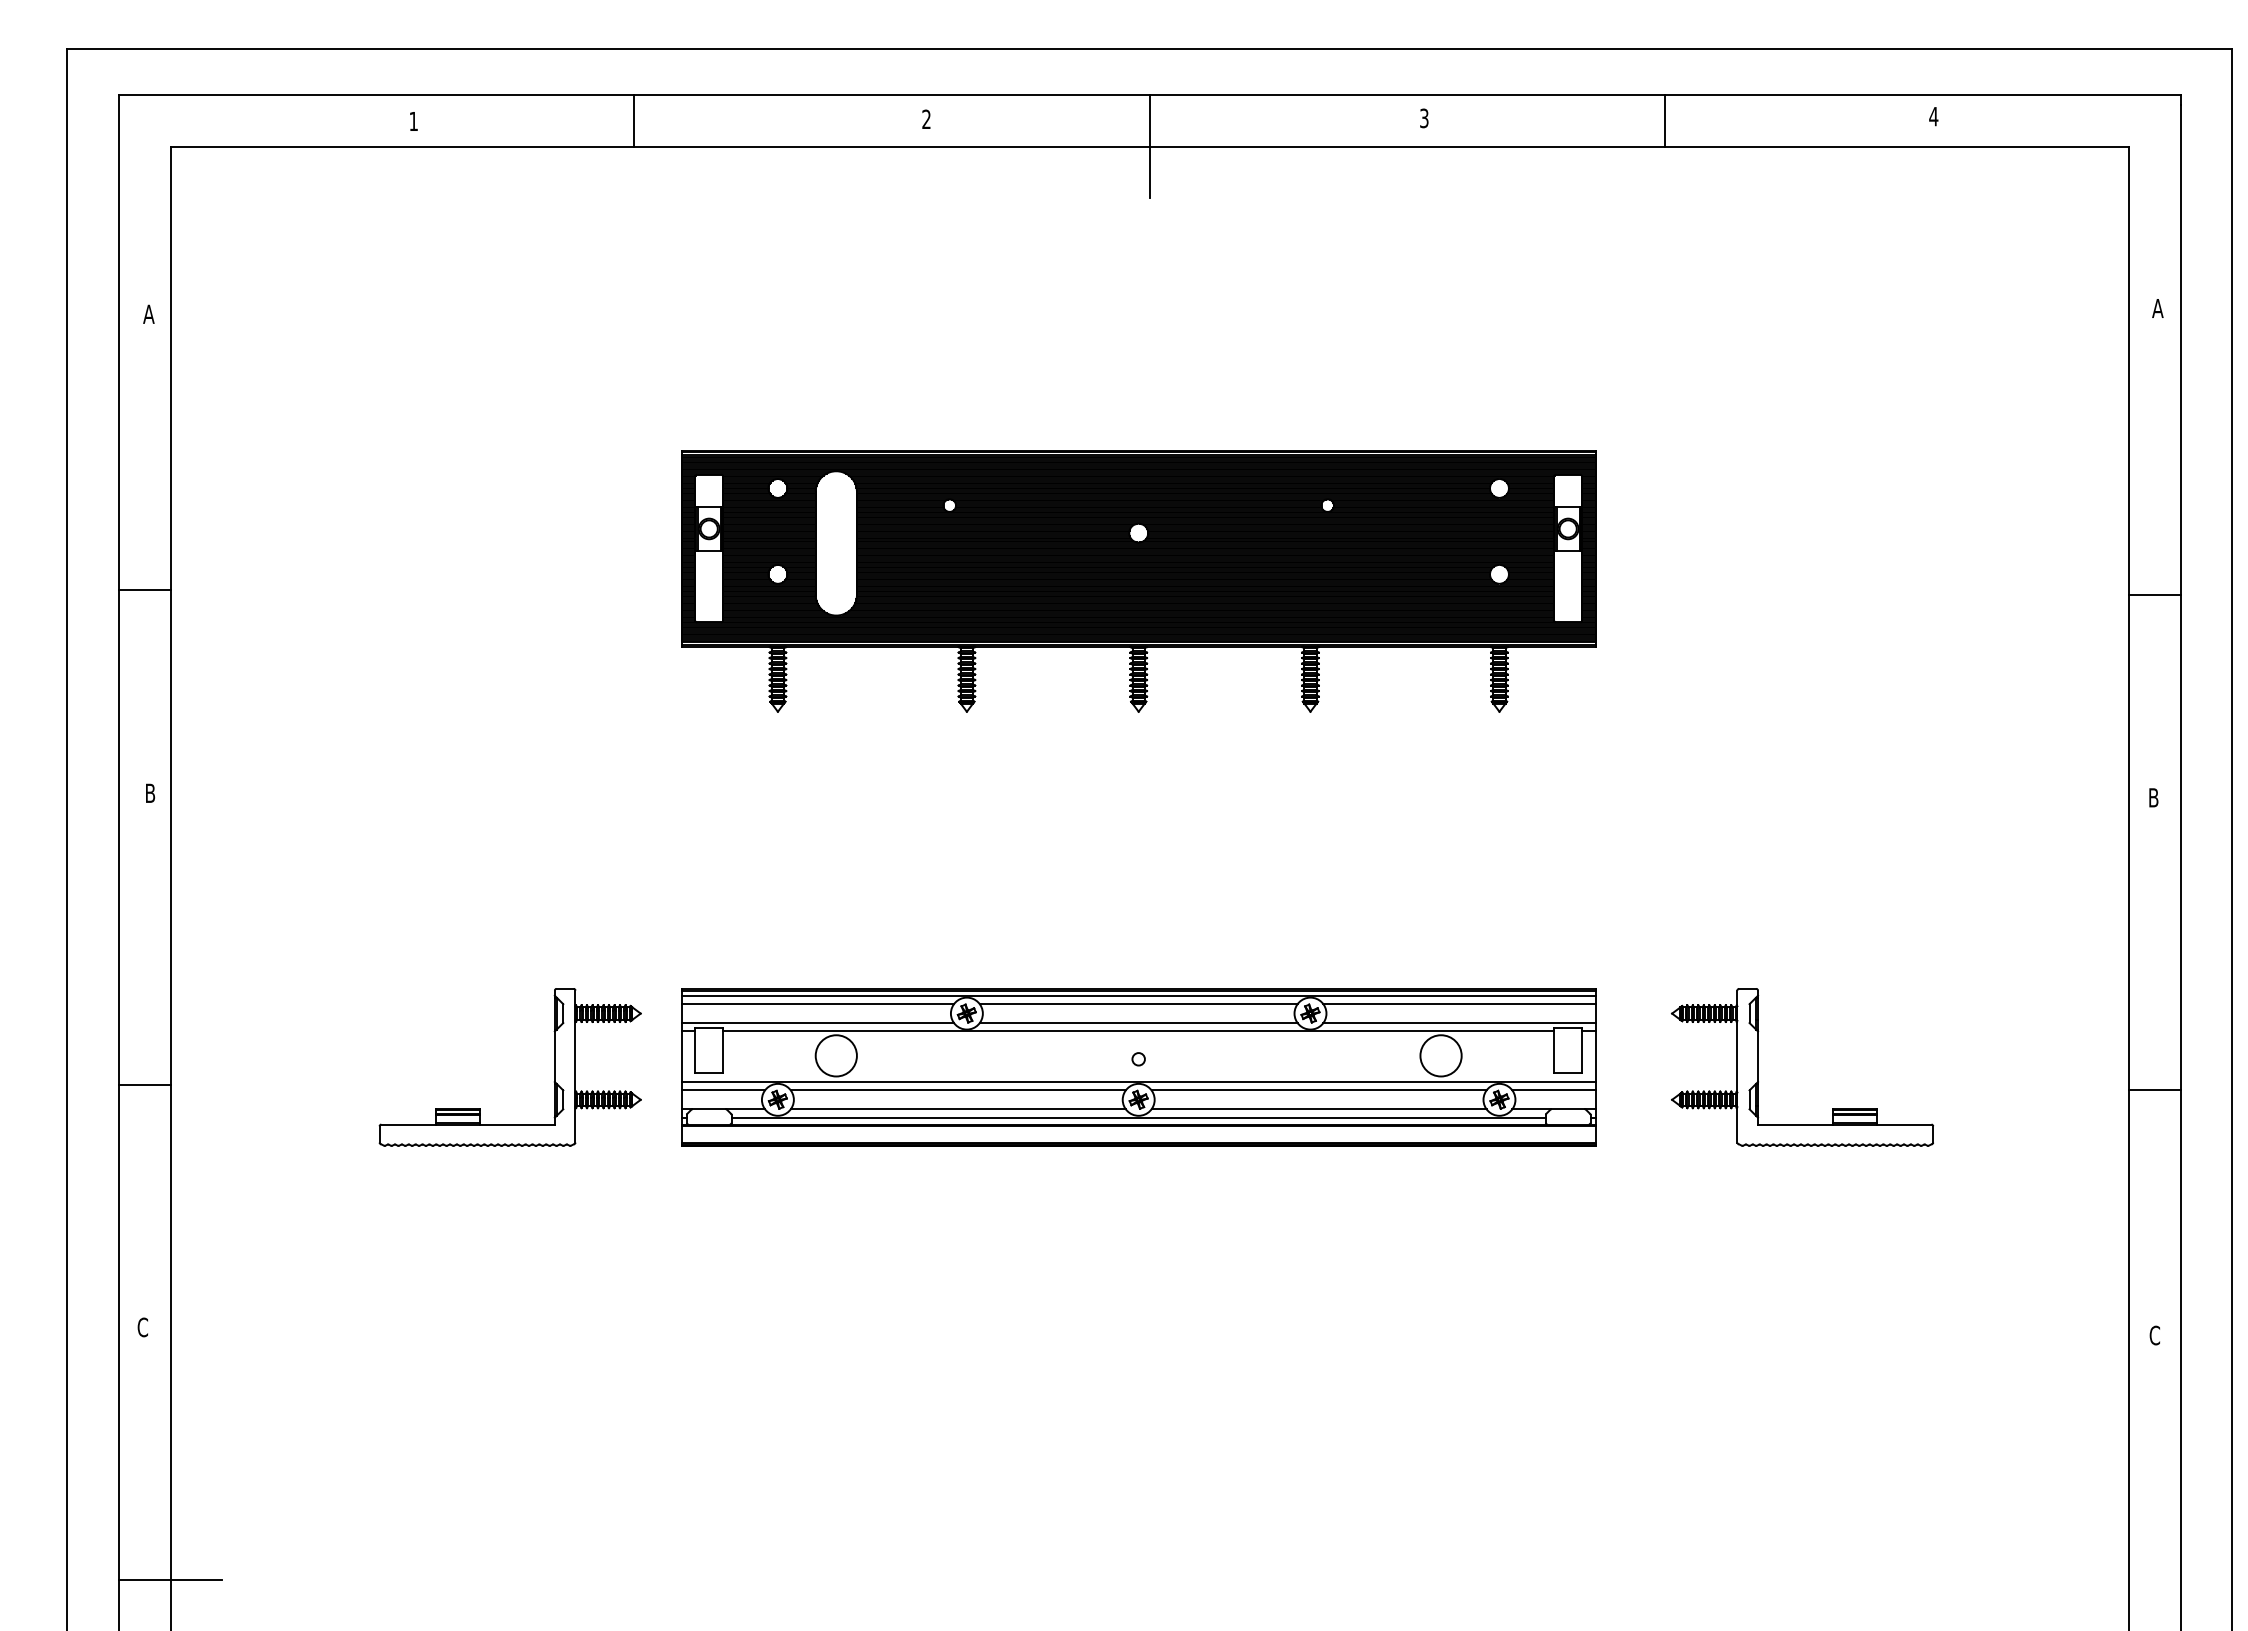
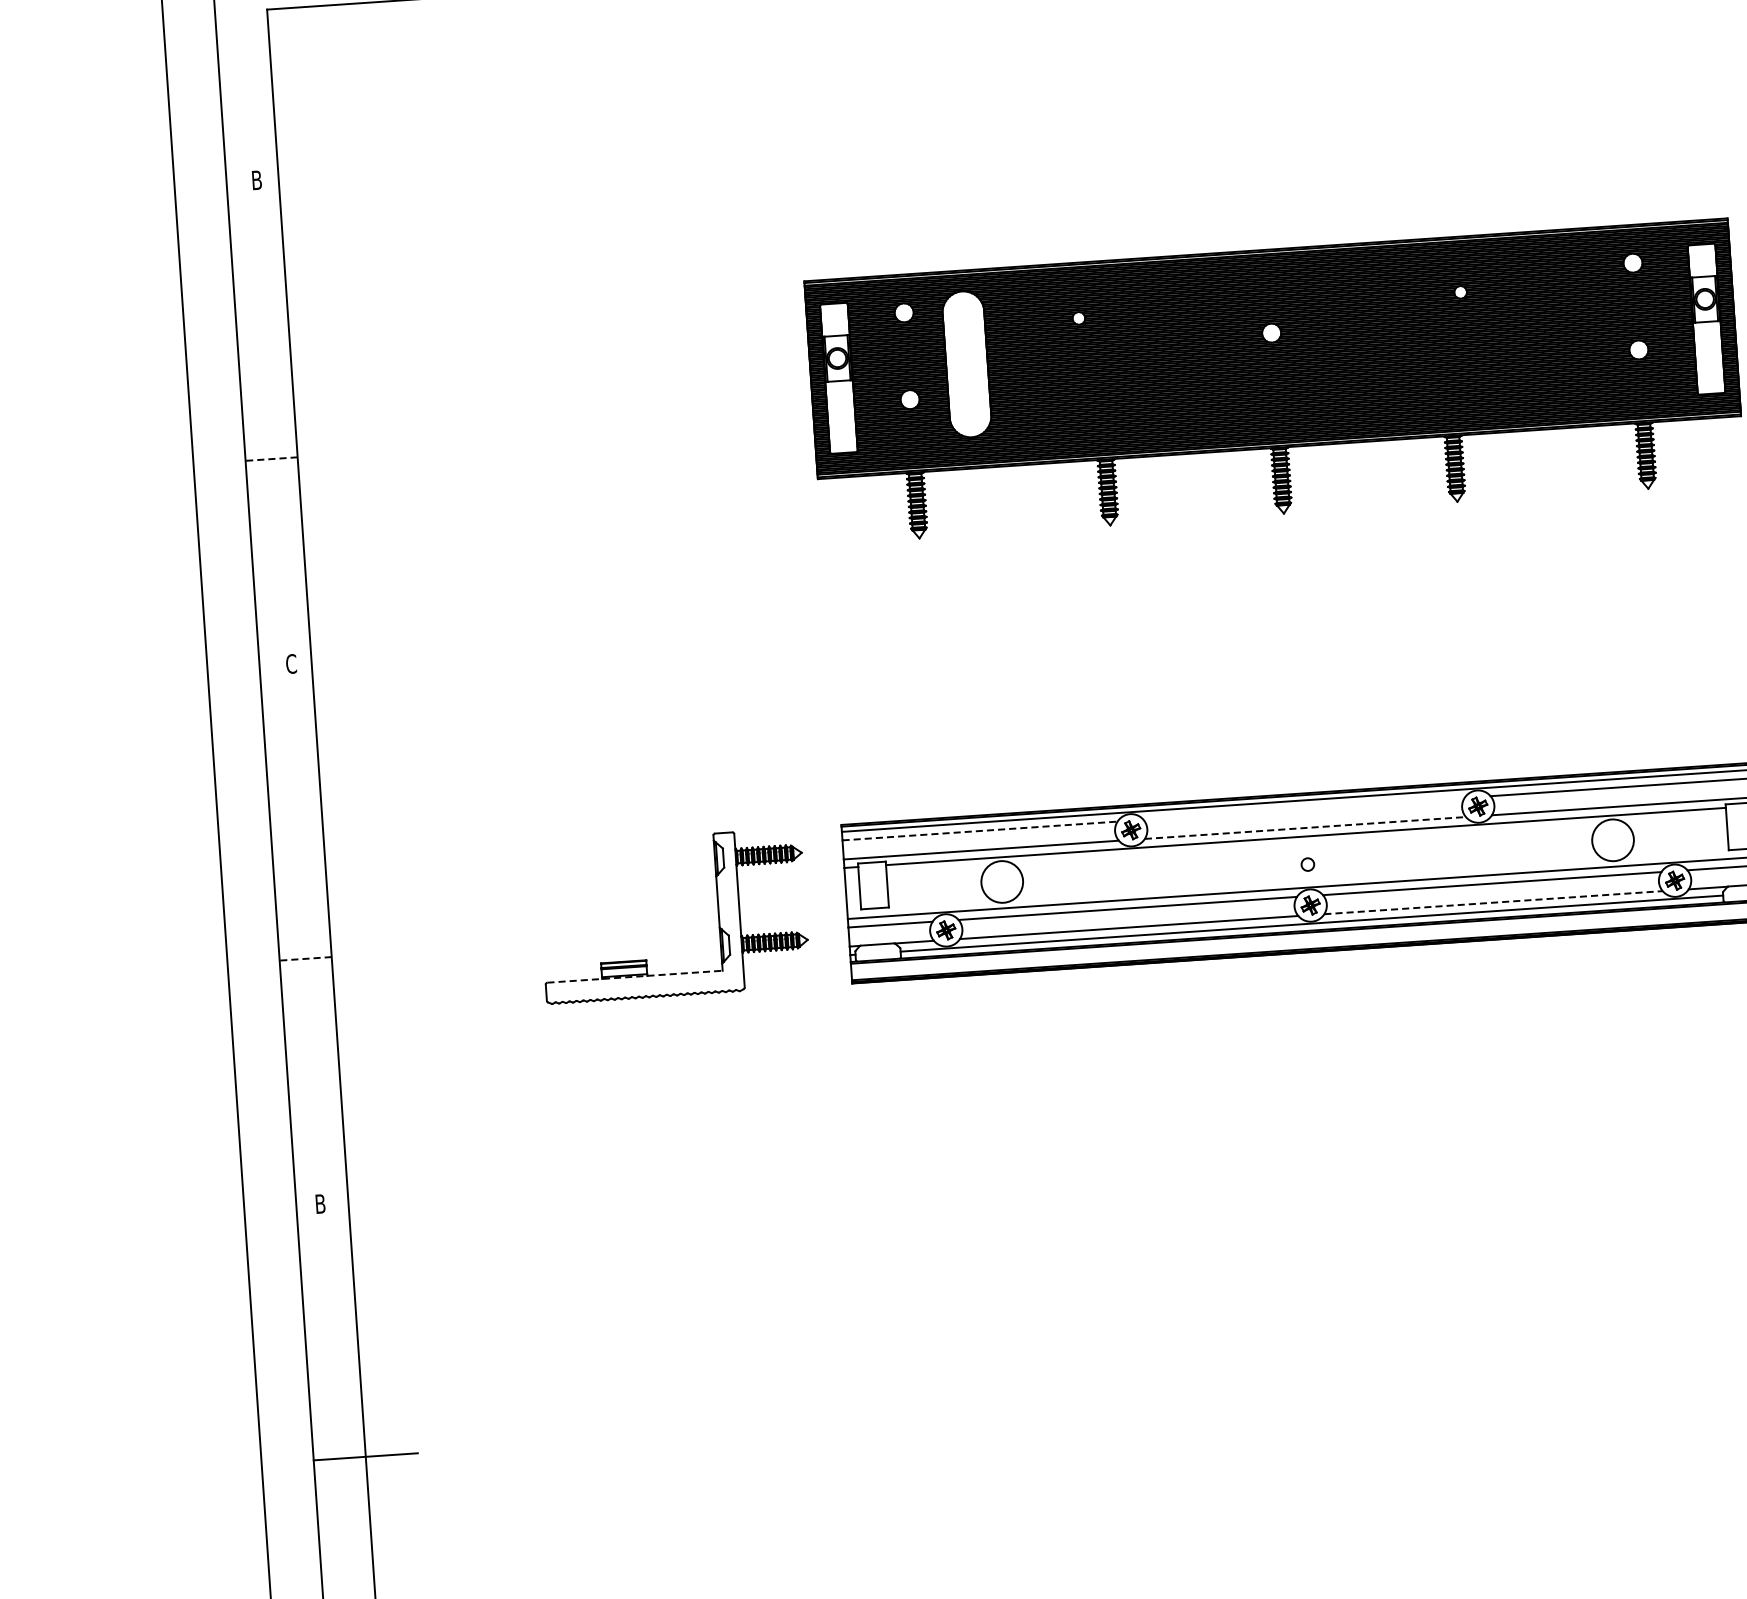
text: (148, 313) -> (256, 179), A -> B
line: (144, 590) -> (271, 459), solid -> dashed
text: (150, 793) -> (291, 664), B -> C
line: (818, 1004) -> (980, 831), solid -> dashed
line: (1138, 1004) -> (1303, 809), removed
line: (1138, 1023) -> (1305, 828), solid -> dashed
line: (144, 1084) -> (305, 958), solid -> dashed
line: (1319, 1109) -> (1493, 902), solid -> dashed
line: (468, 1124) -> (635, 976), solid -> dashed
text: (142, 1327) -> (320, 1204), C -> B

